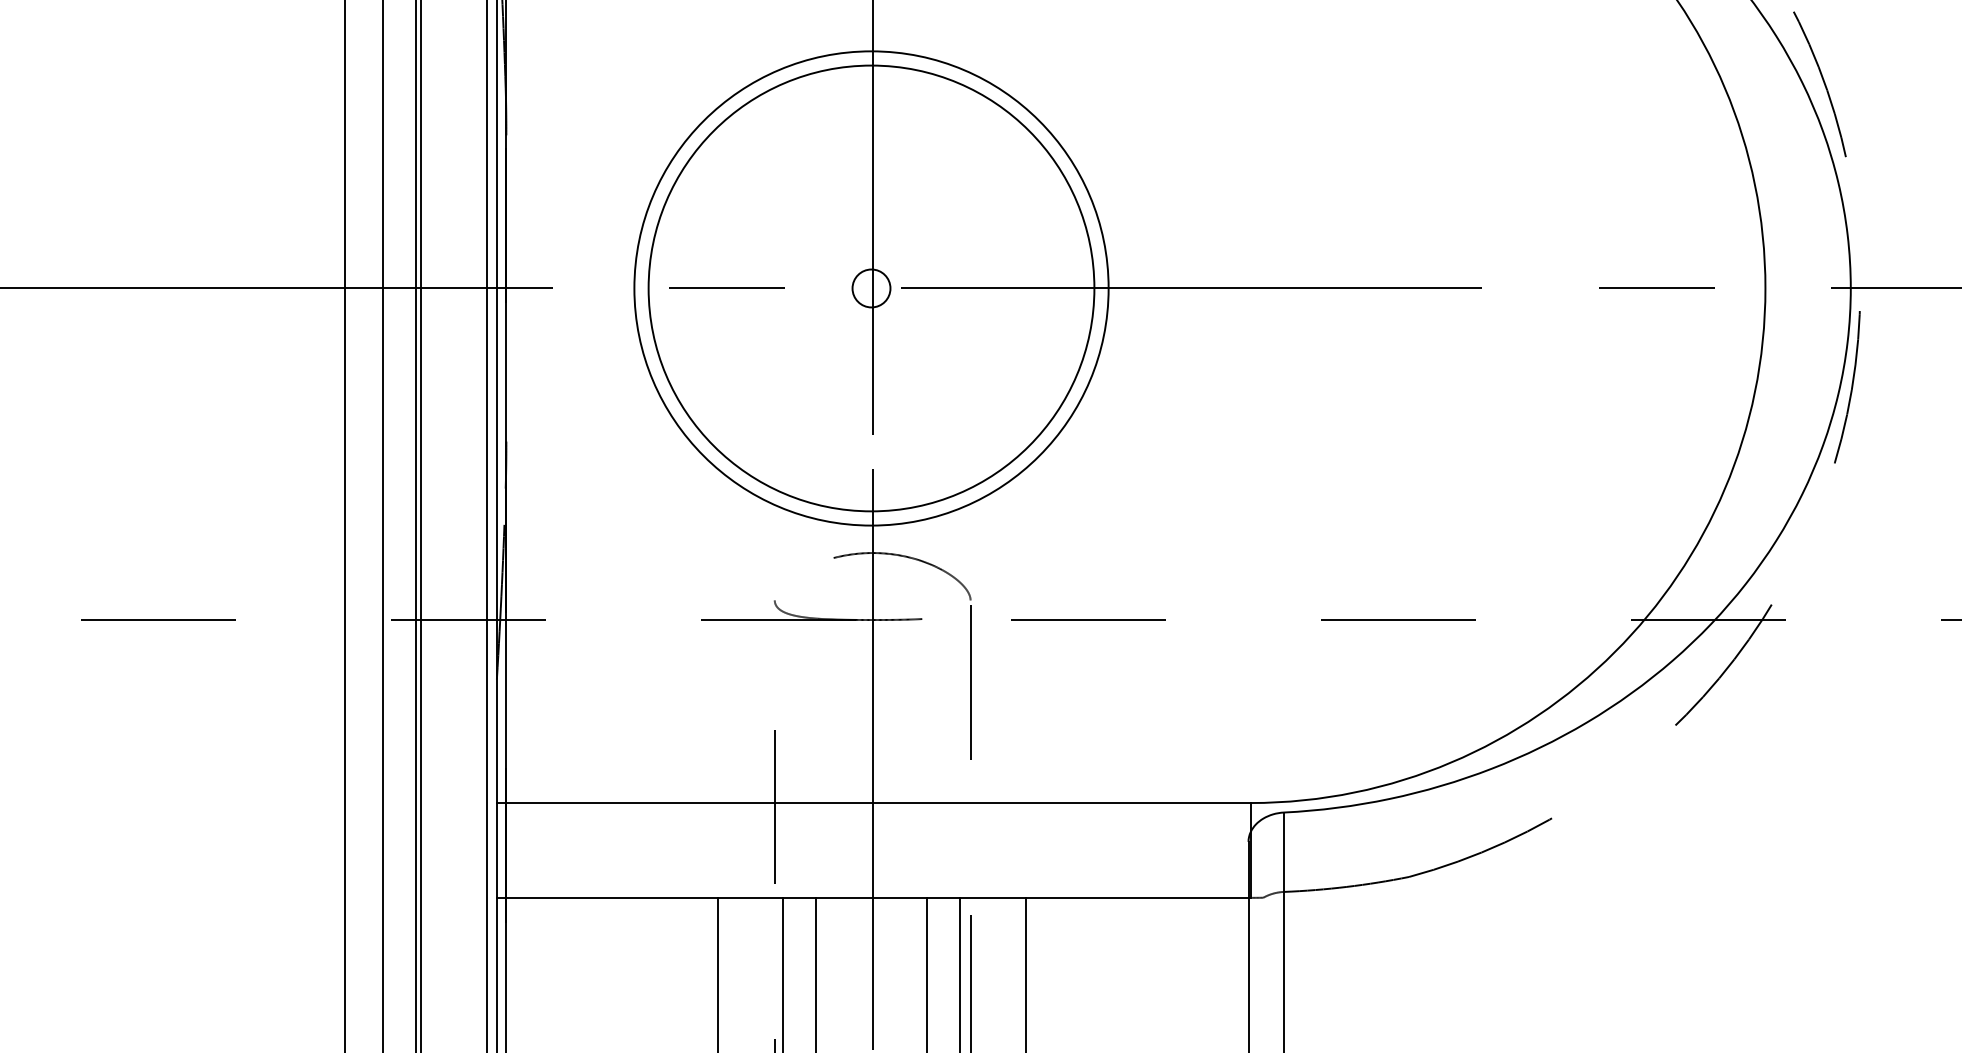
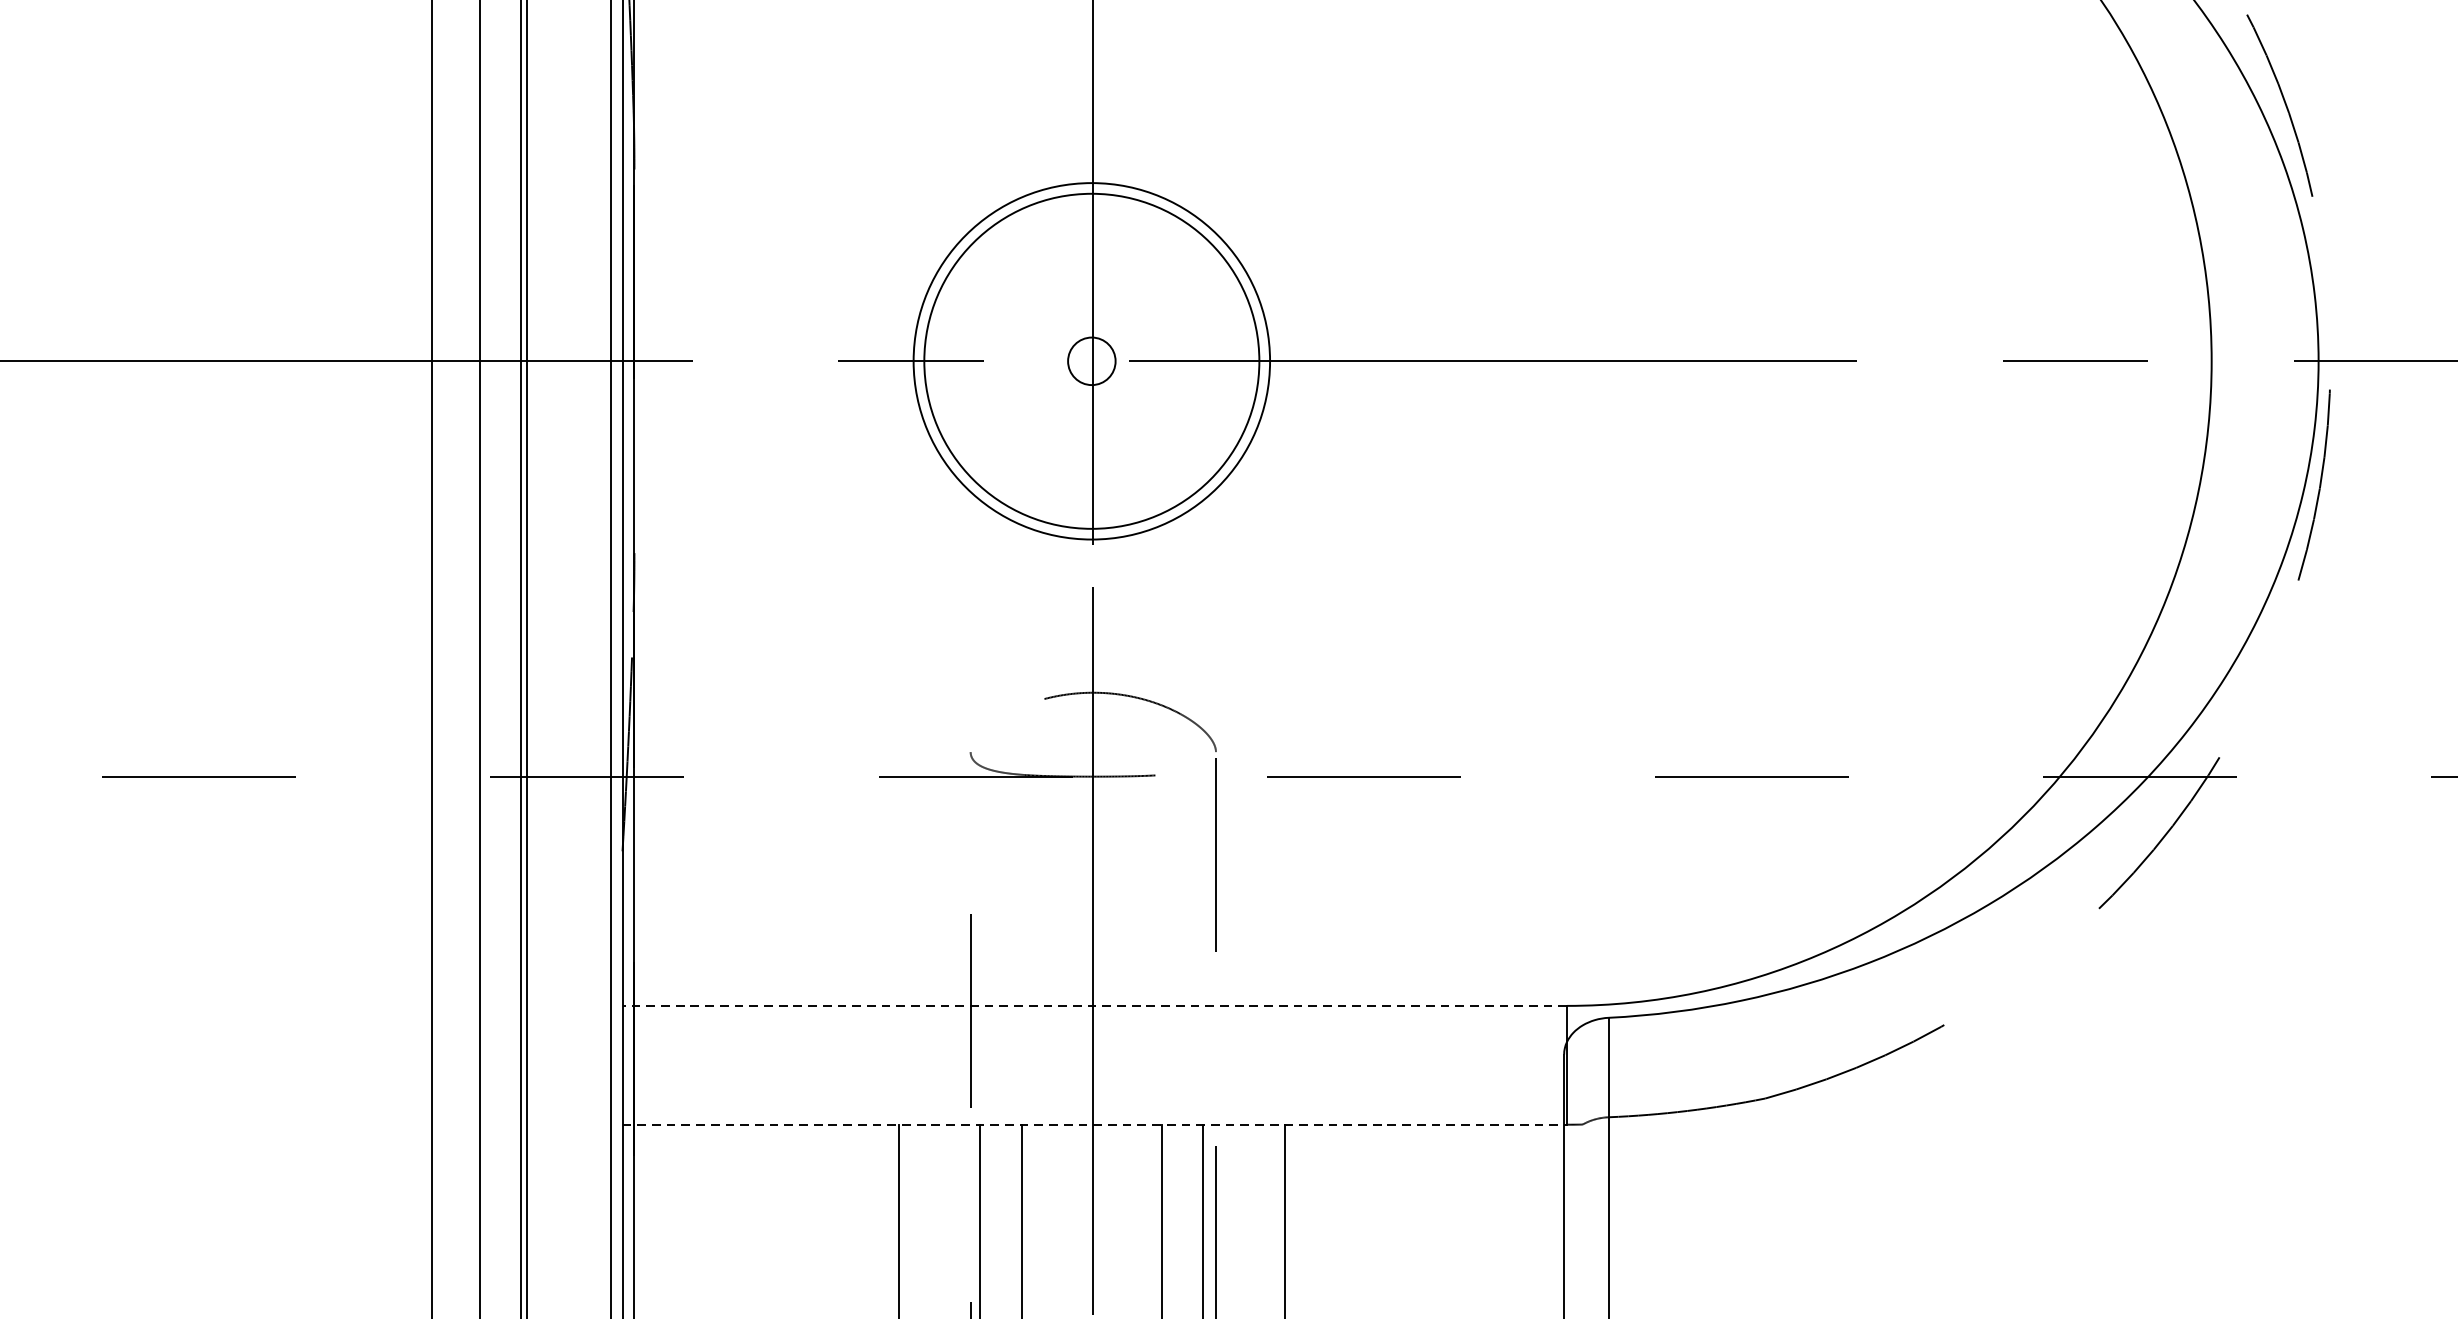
circle: (871, 288) -> (1091, 361), size x0.6
circle: (871, 288) -> (1091, 361), size x0.6
line: (873, 803) -> (1094, 1006), solid -> dashed
line: (872, 897) -> (1093, 1124), solid -> dashed

